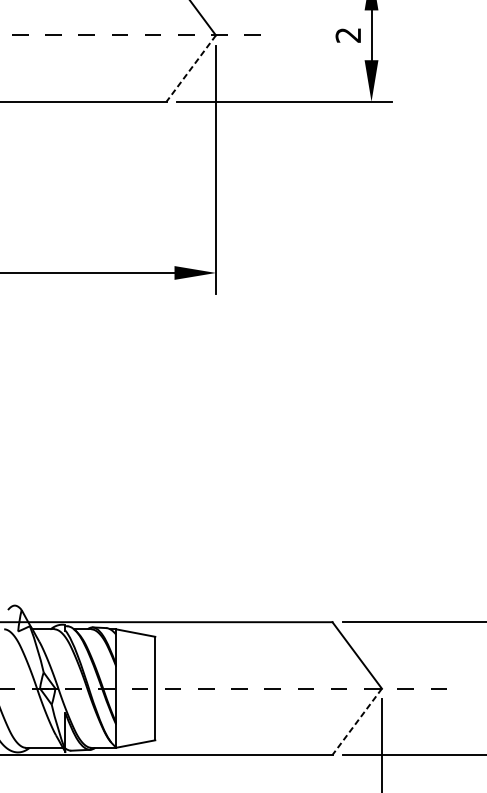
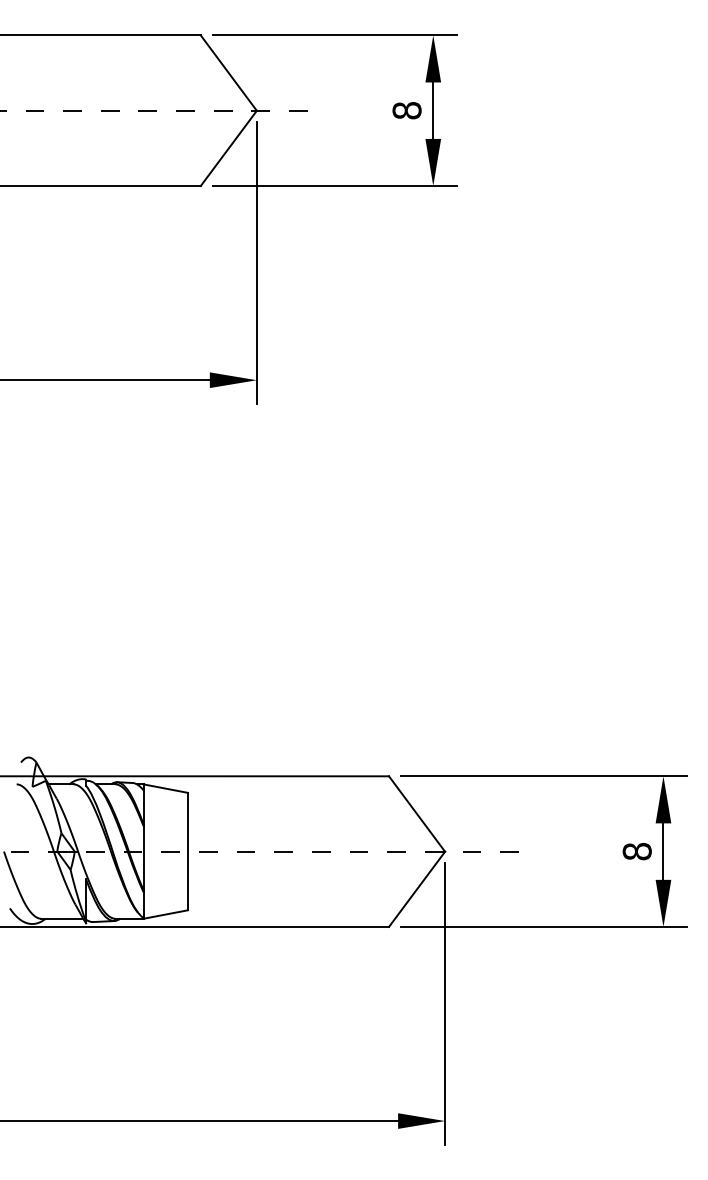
text: (347, 35) -> (406, 110), 2 -> 8
line: (190, 68) -> (228, 148), dashed -> solid
line: (357, 721) -> (417, 889), dashed -> solid

